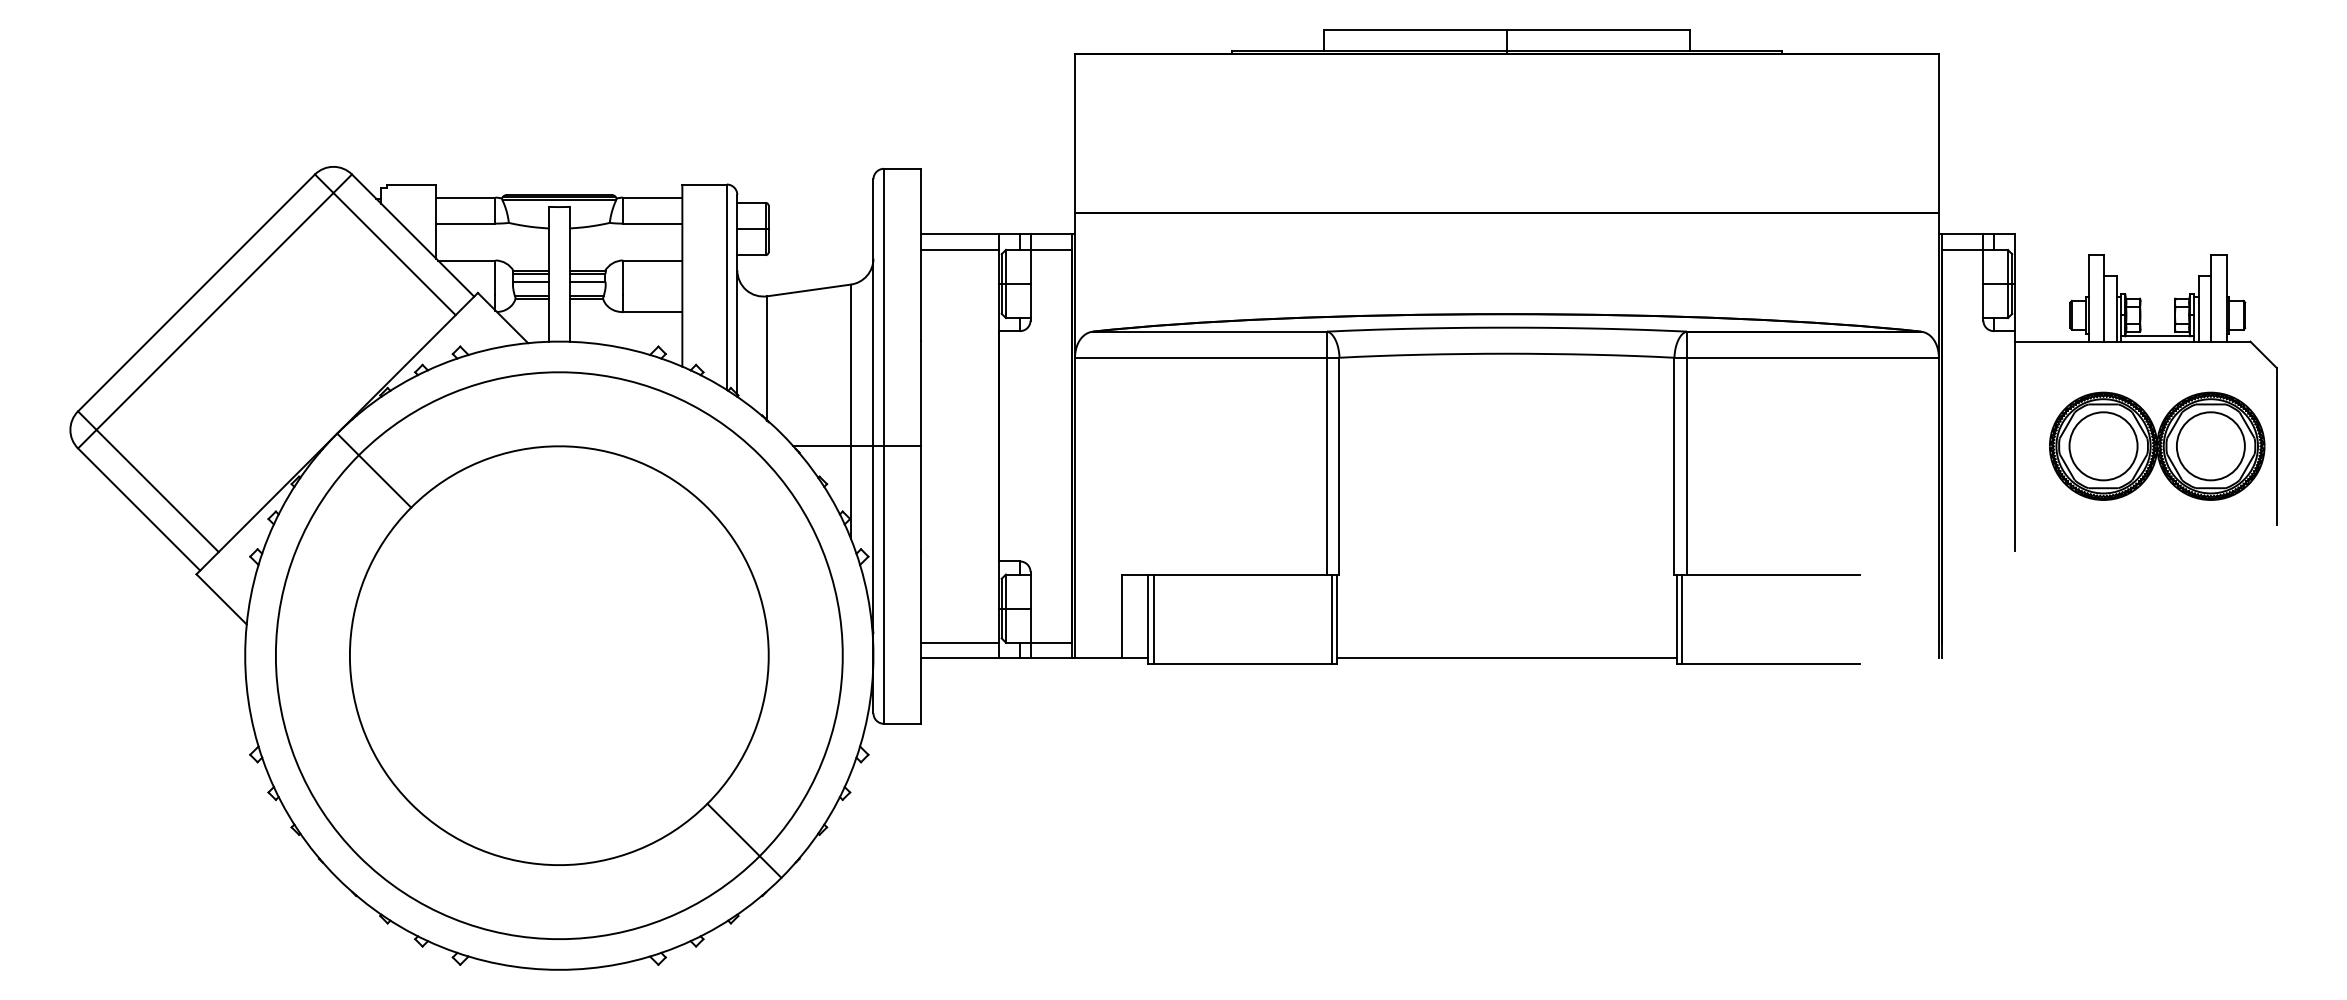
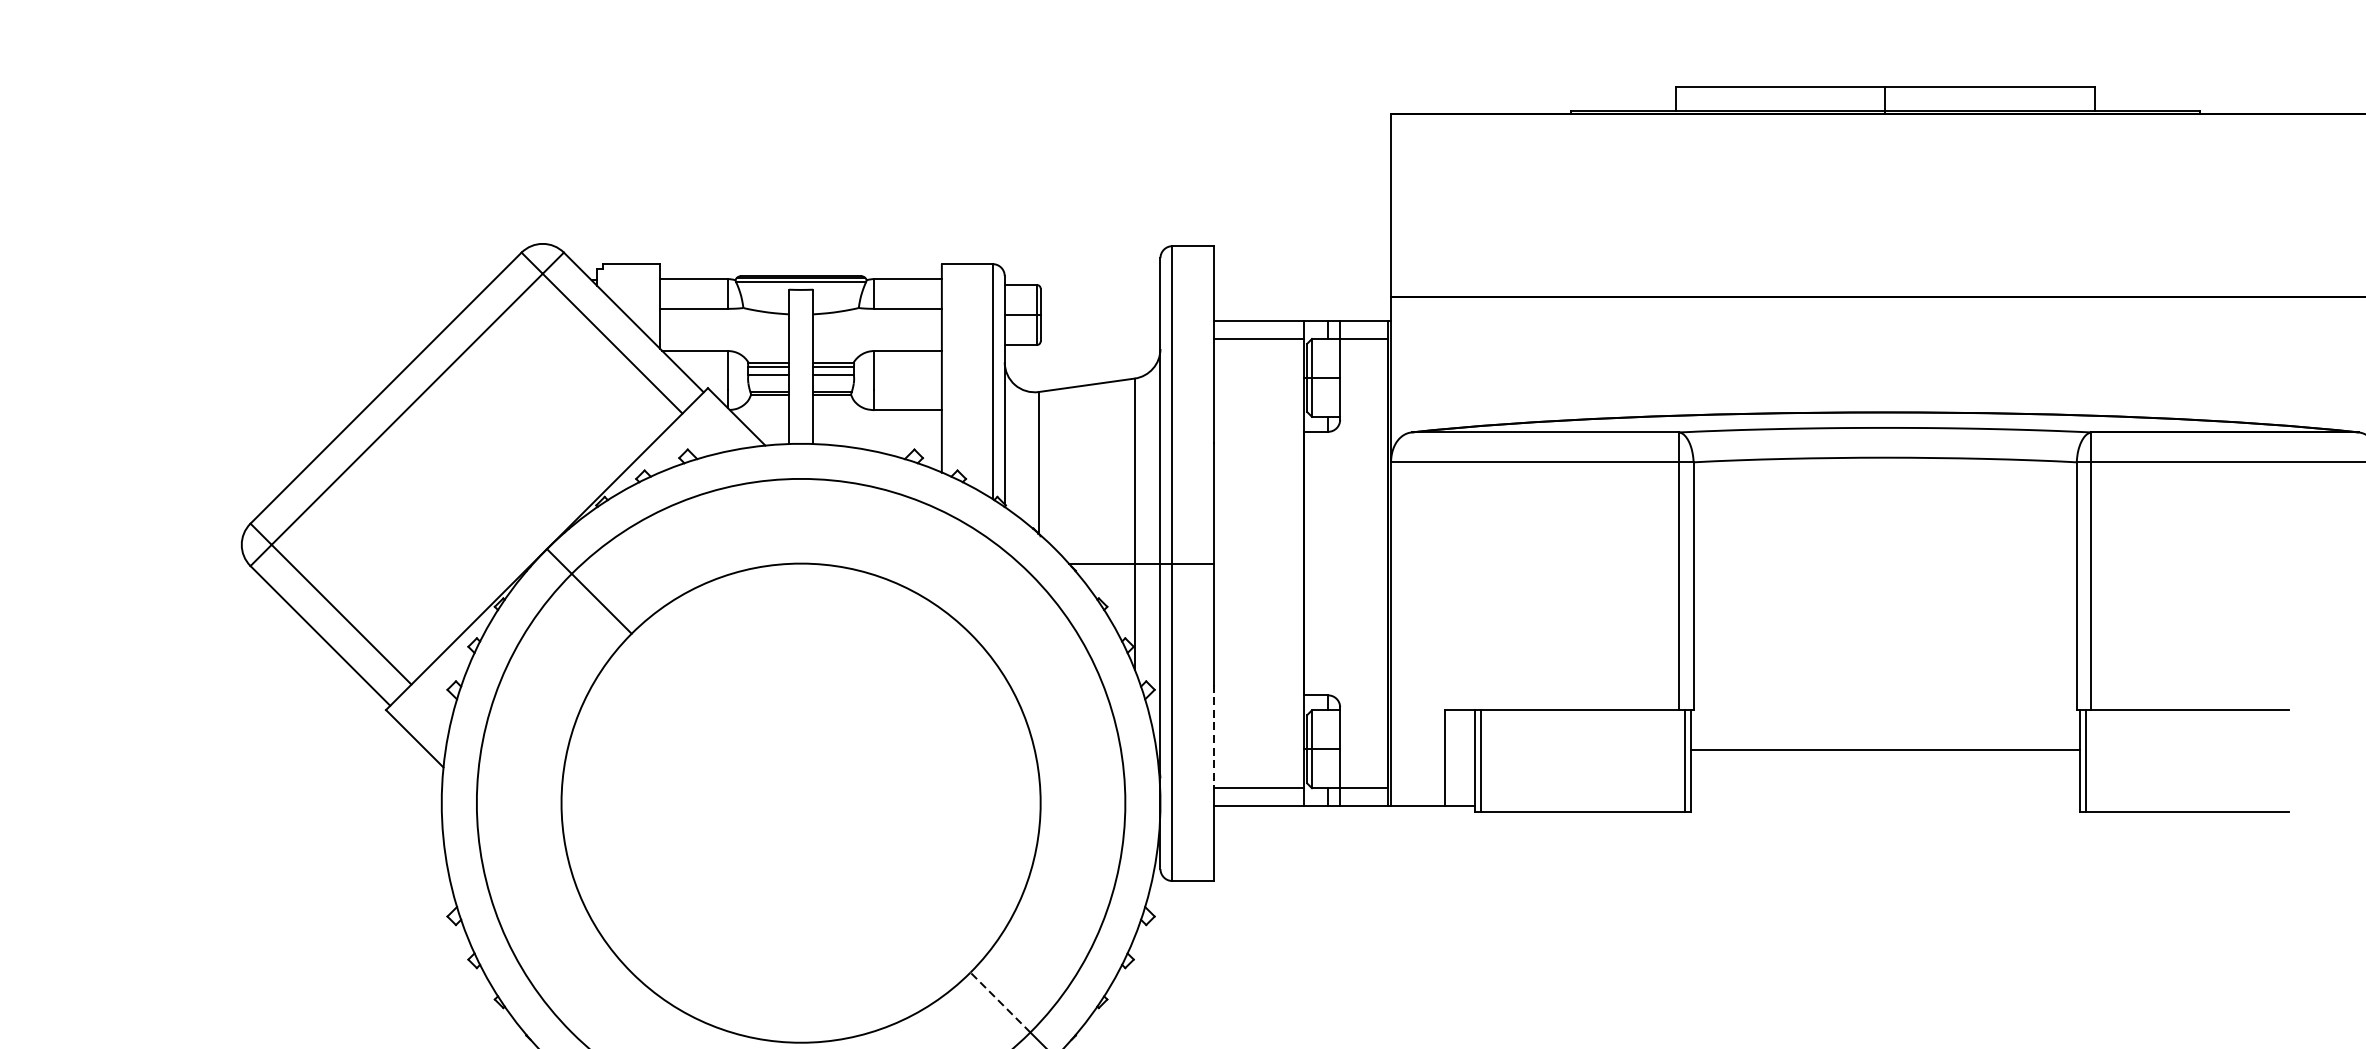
line: (920, 597) -> (1214, 736), solid -> dashed
line: (1506, 658) -> (1884, 750), moved
line: (733, 829) -> (1000, 1001), solid -> dashed

